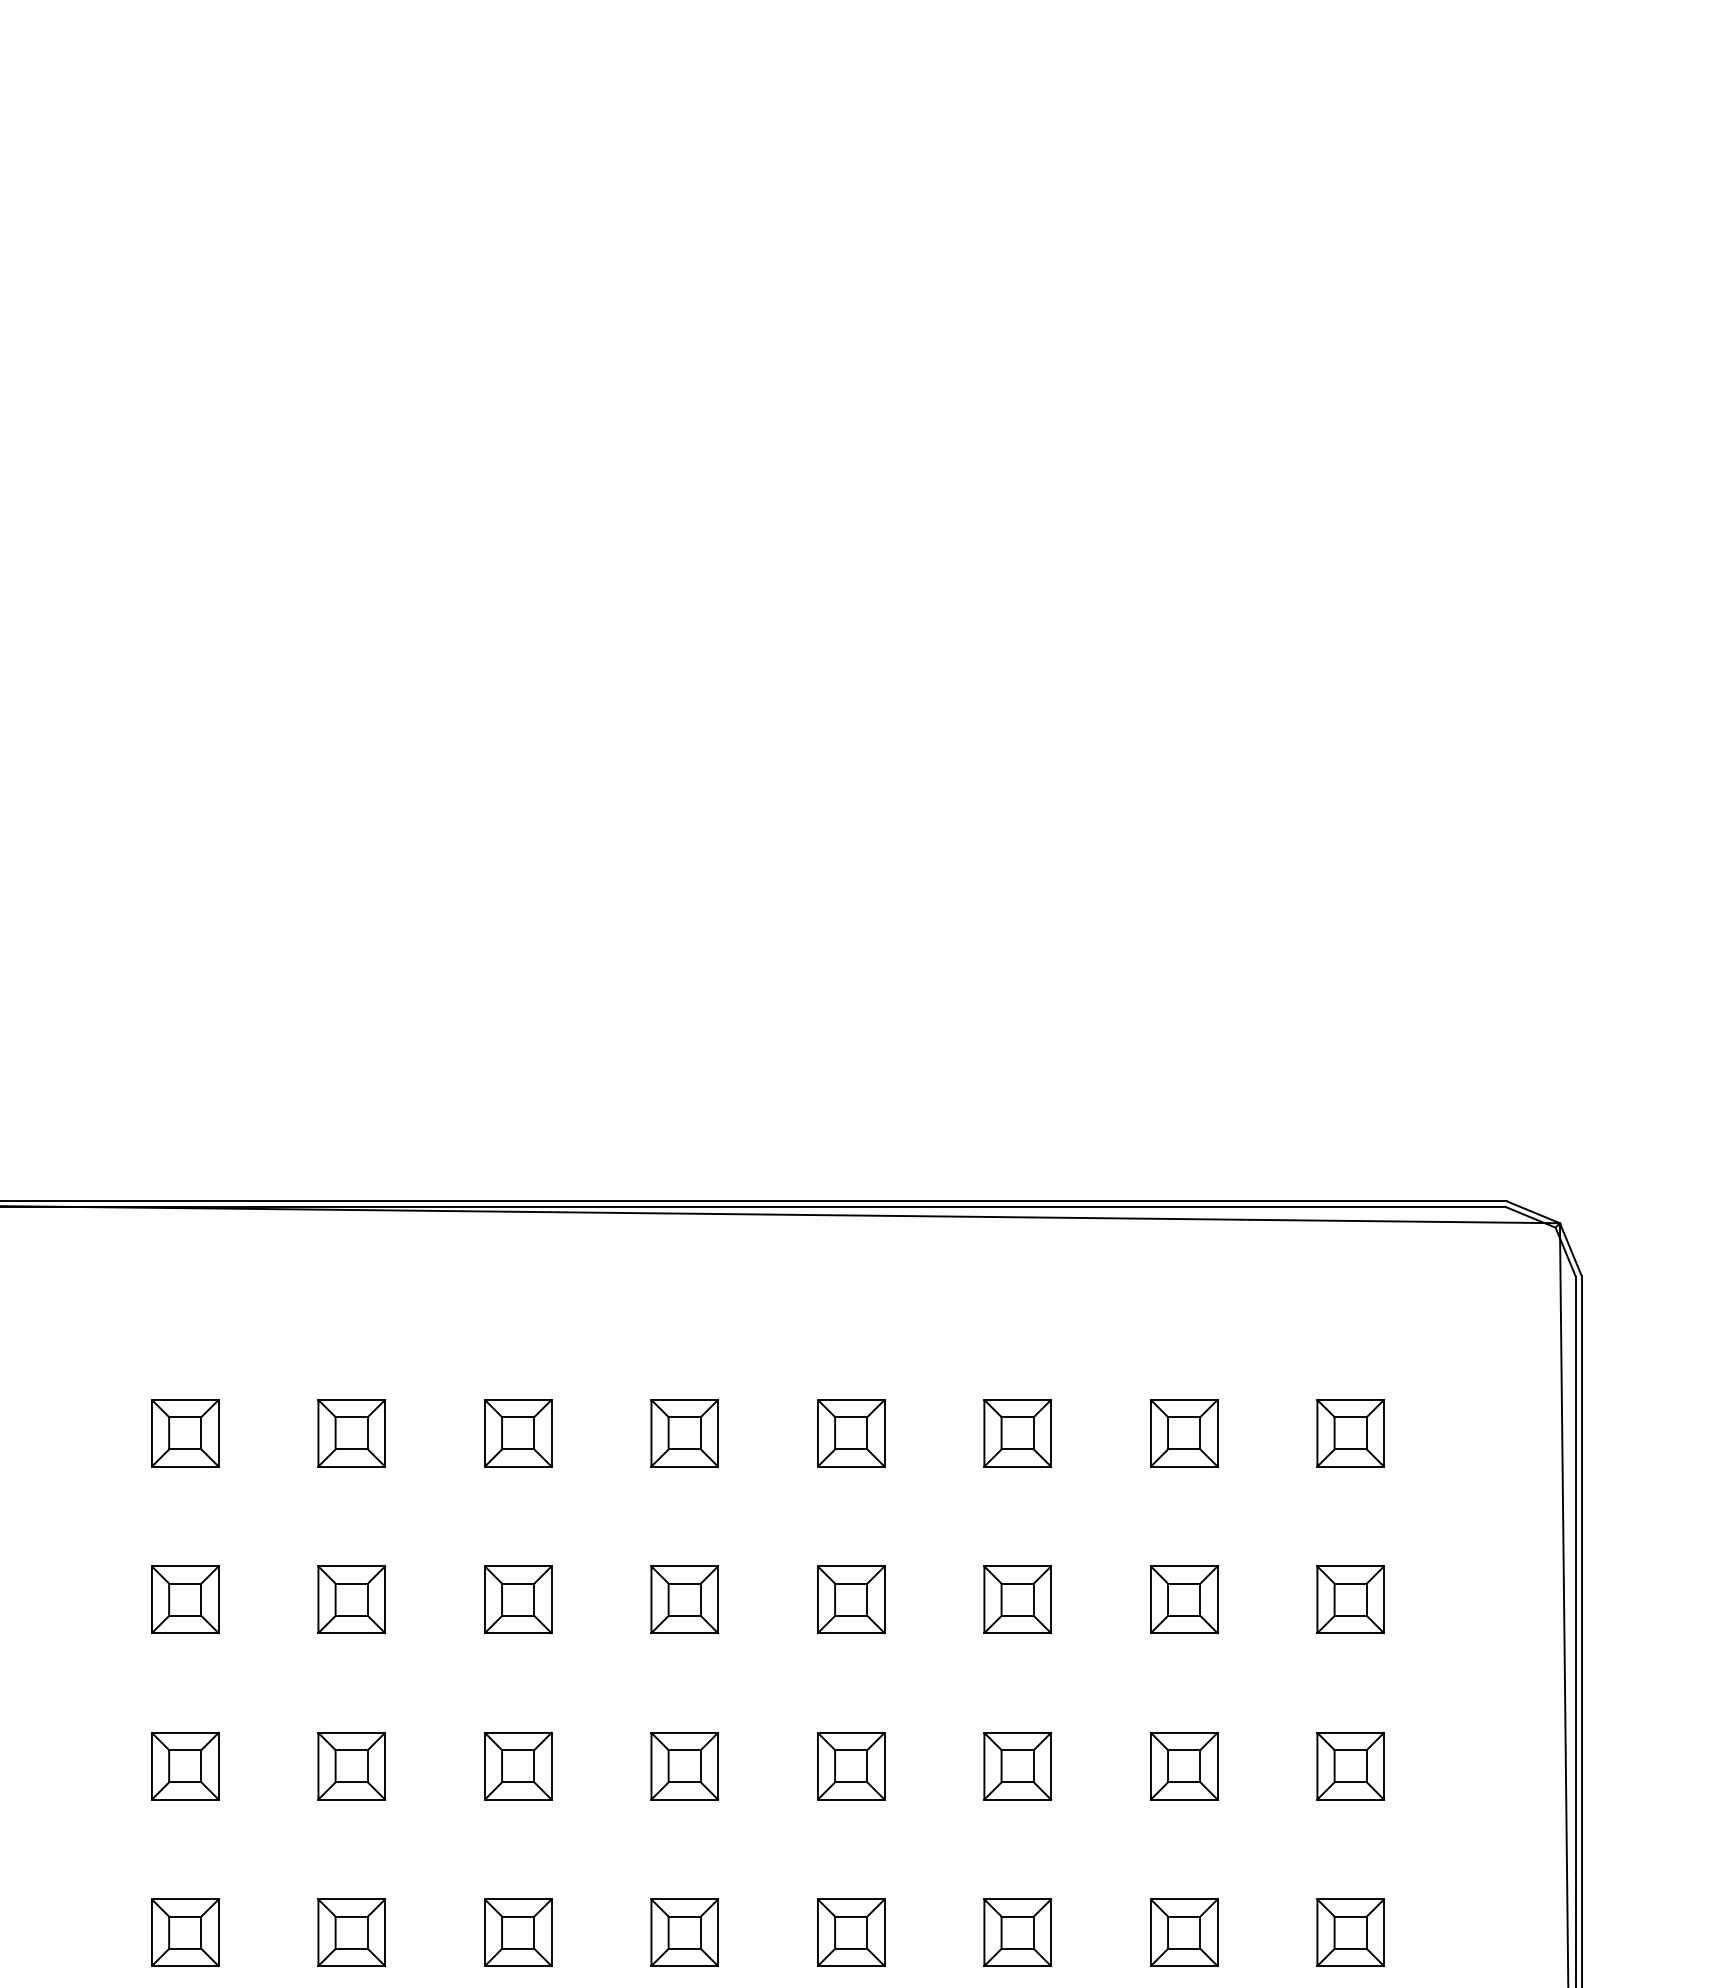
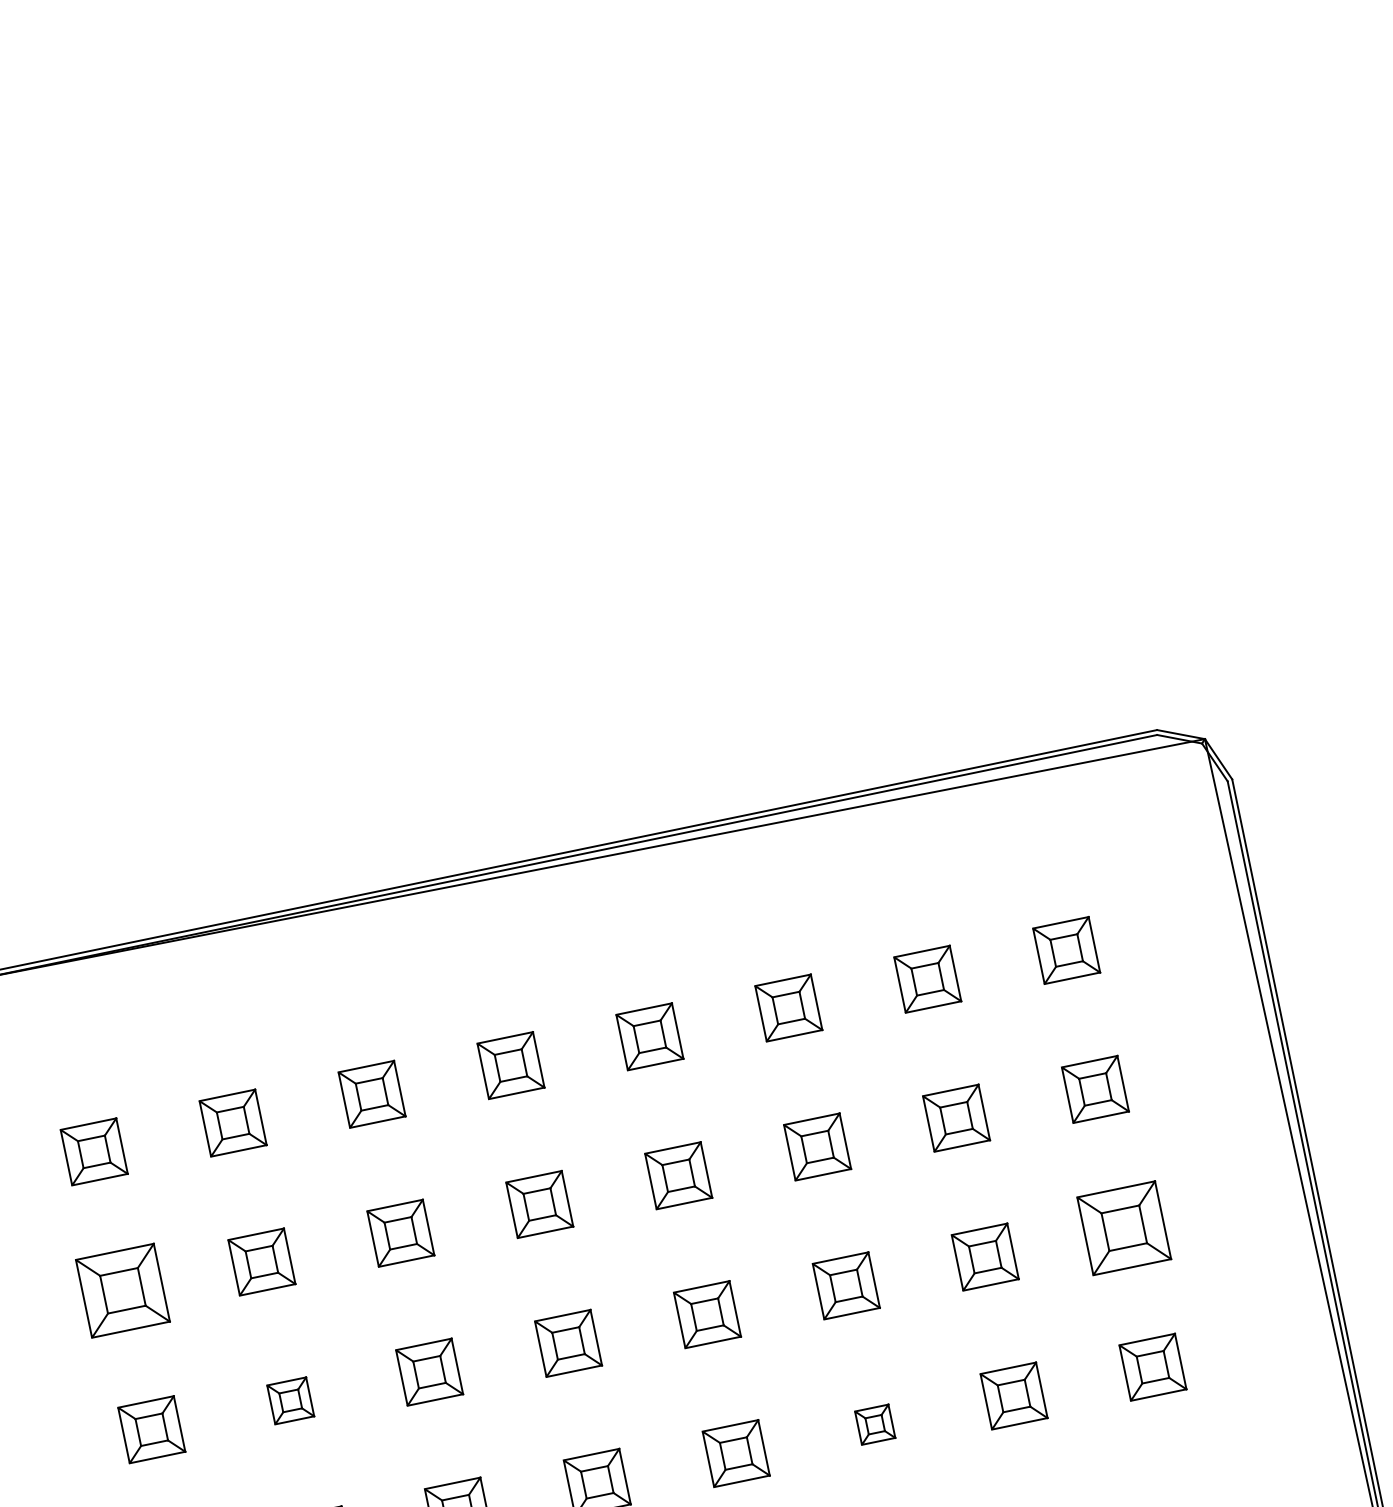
part: (185, 1599) -> (123, 1290), size x1.4
part: (351, 1765) -> (290, 1400), size x0.7
part: (1350, 1766) -> (1124, 1228), size x1.4
part: (1017, 1932) -> (874, 1424), size x0.6

